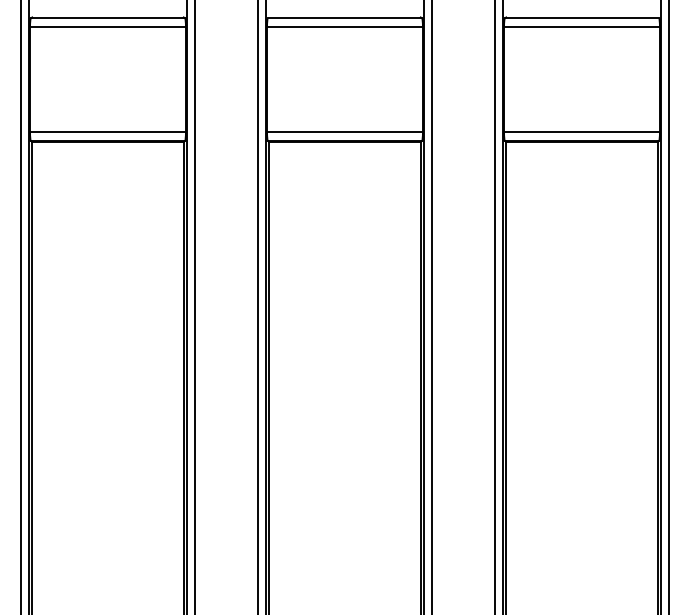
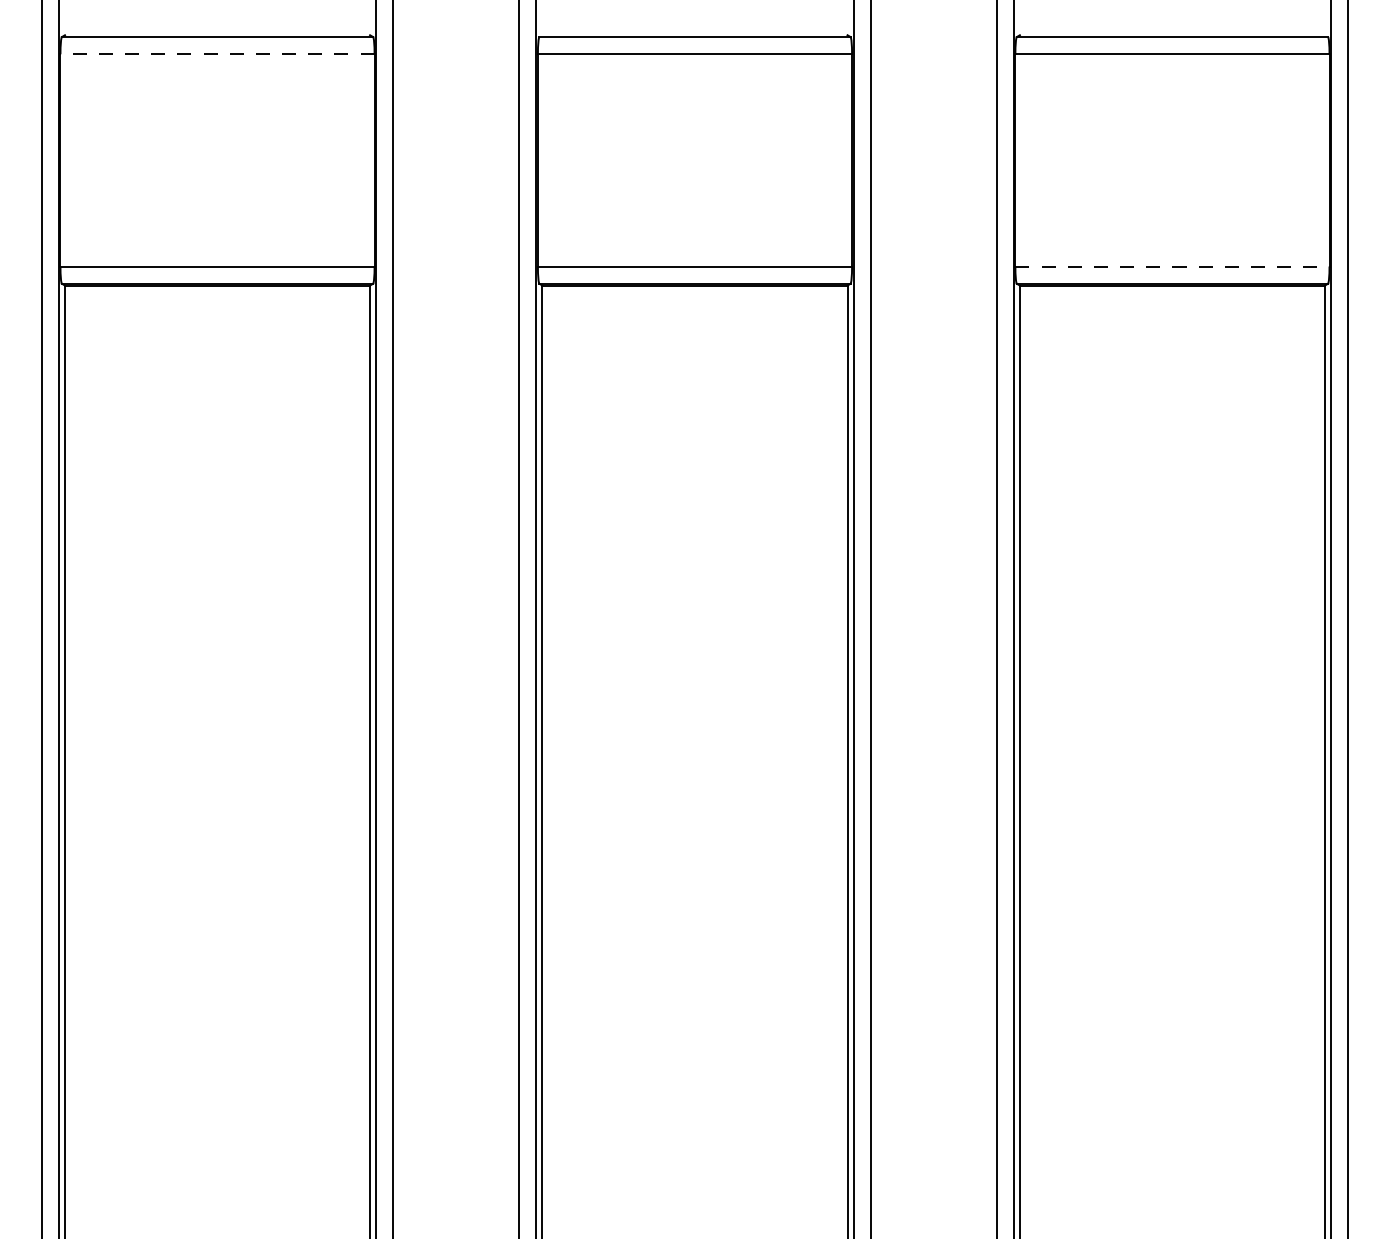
line: (108, 26) -> (218, 53), solid -> dashed
line: (581, 132) -> (1171, 266), solid -> dashed

